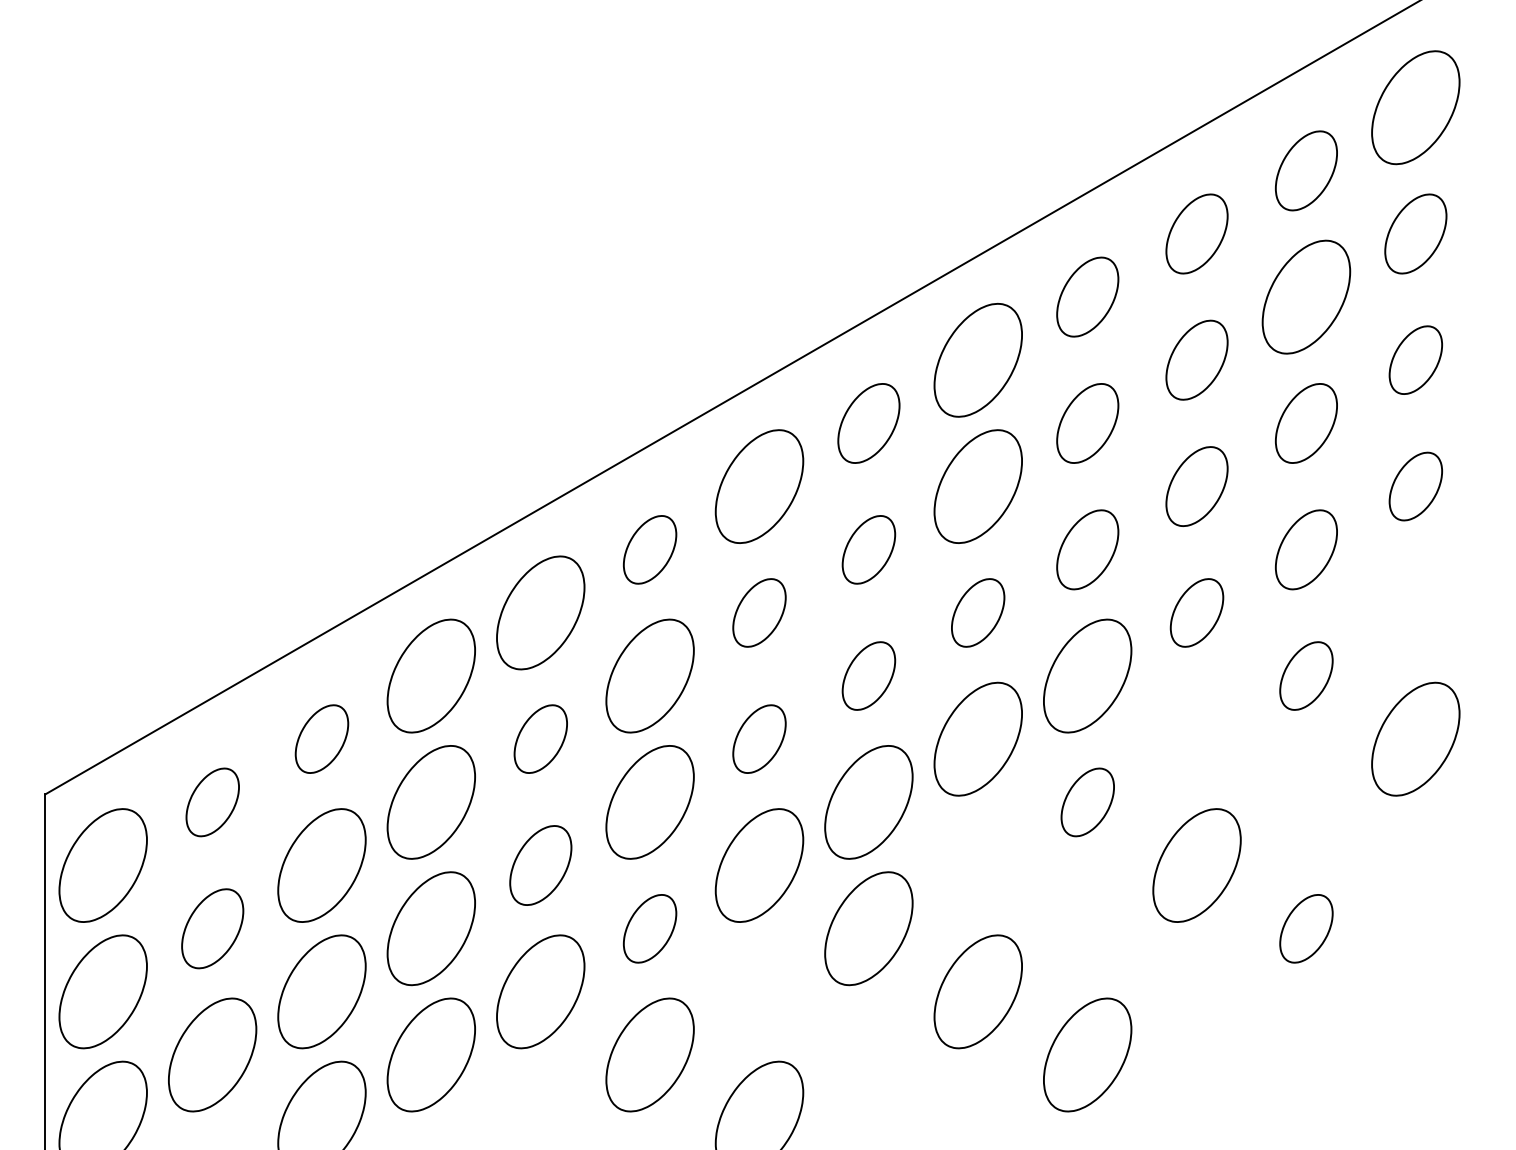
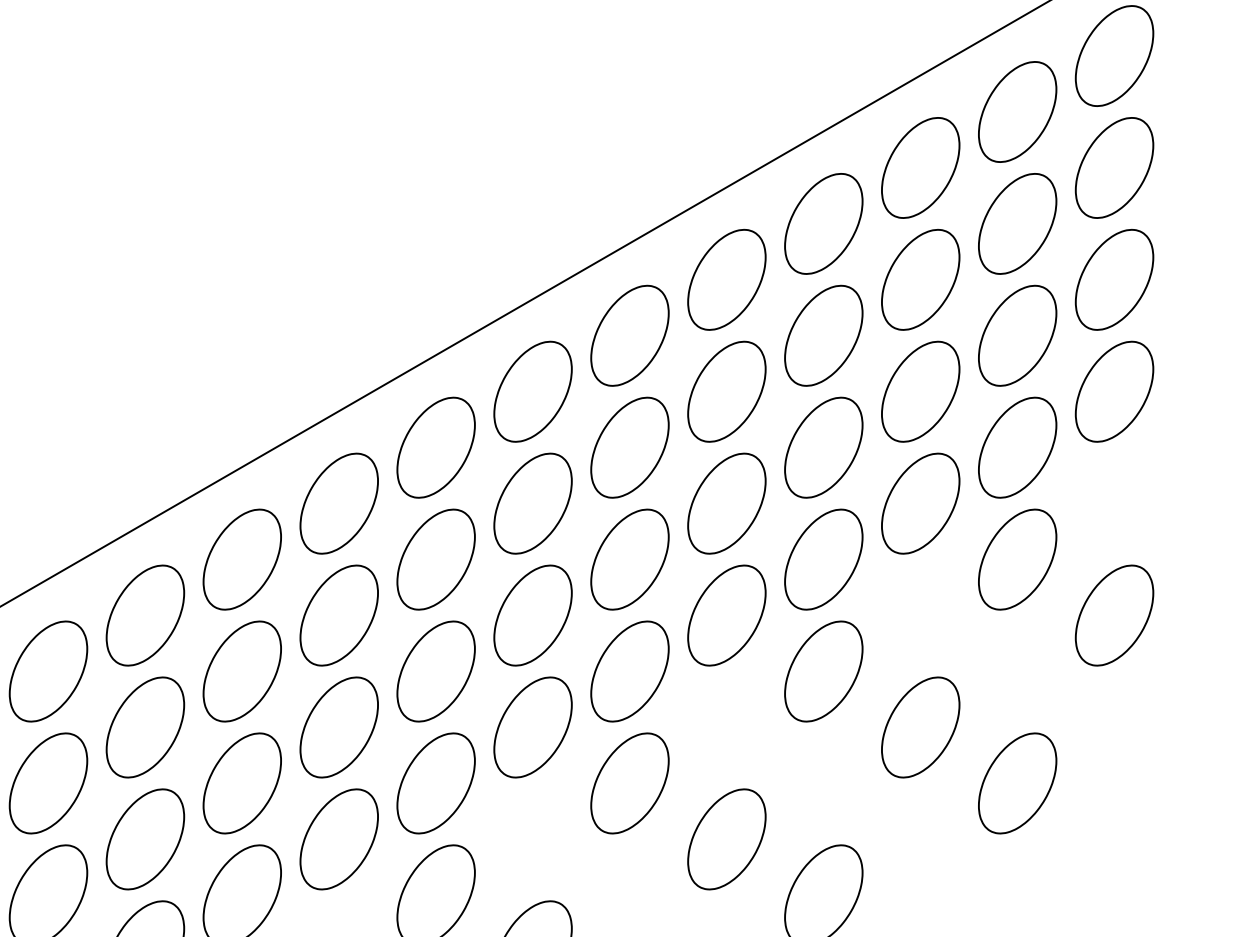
part: (1306, 170) -> (1017, 111), size x1.43
part: (1196, 233) -> (920, 167), size x1.43
part: (1415, 233) -> (1114, 167), size x1.43
part: (1087, 296) -> (823, 223), size x1.43
part: (1196, 359) -> (920, 279), size x1.43
part: (1415, 359) -> (1114, 279), size x1.67
part: (868, 423) -> (629, 335), size x1.43
part: (1087, 423) -> (823, 335), size x1.43
part: (1306, 423) -> (1017, 335), size x1.43
part: (1196, 486) -> (920, 391), size x1.43
part: (1415, 486) -> (1114, 391), size x1.67
part: (649, 549) -> (435, 447), size x1.67
part: (868, 549) -> (629, 447), size x1.67
part: (1087, 549) -> (823, 447), size x1.43
part: (1306, 549) -> (1017, 447), size x1.43
part: (759, 612) -> (533, 503), size x1.67
part: (977, 612) -> (726, 503), size x1.67
part: (1196, 612) -> (920, 503), size x1.67
part: (868, 675) -> (629, 559), size x1.67
part: (1306, 675) -> (1017, 559), size x1.67
part: (321, 738) -> (144, 614), size x1.67
part: (540, 738) -> (339, 614), size x1.67
part: (759, 738) -> (533, 614), size x1.67
part: (212, 802) -> (48, 671), size x1.67
part: (1087, 802) -> (823, 671), size x1.67
part: (540, 865) -> (339, 727), size x1.43
part: (212, 928) -> (48, 783), size x1.43
part: (649, 928) -> (435, 783), size x1.67
part: (1306, 928) -> (1017, 783), size x1.67

